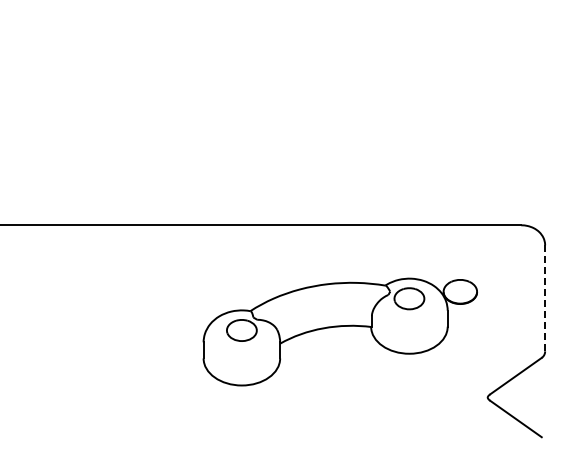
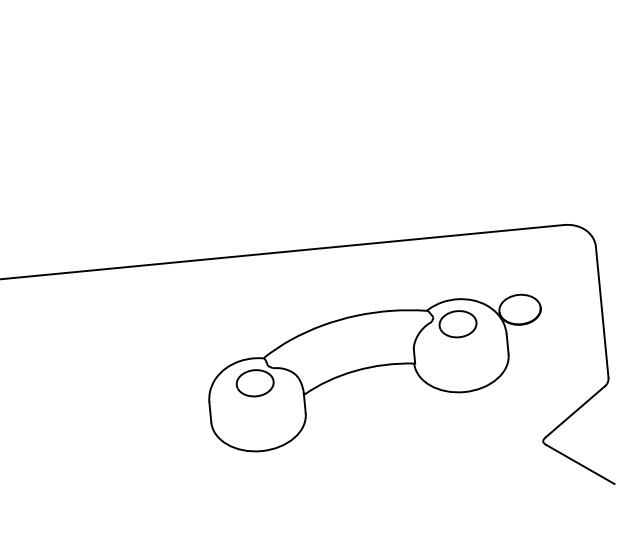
line: (545, 298) -> (602, 312), dashed -> solid
part: (339, 331) -> (375, 372), moved

